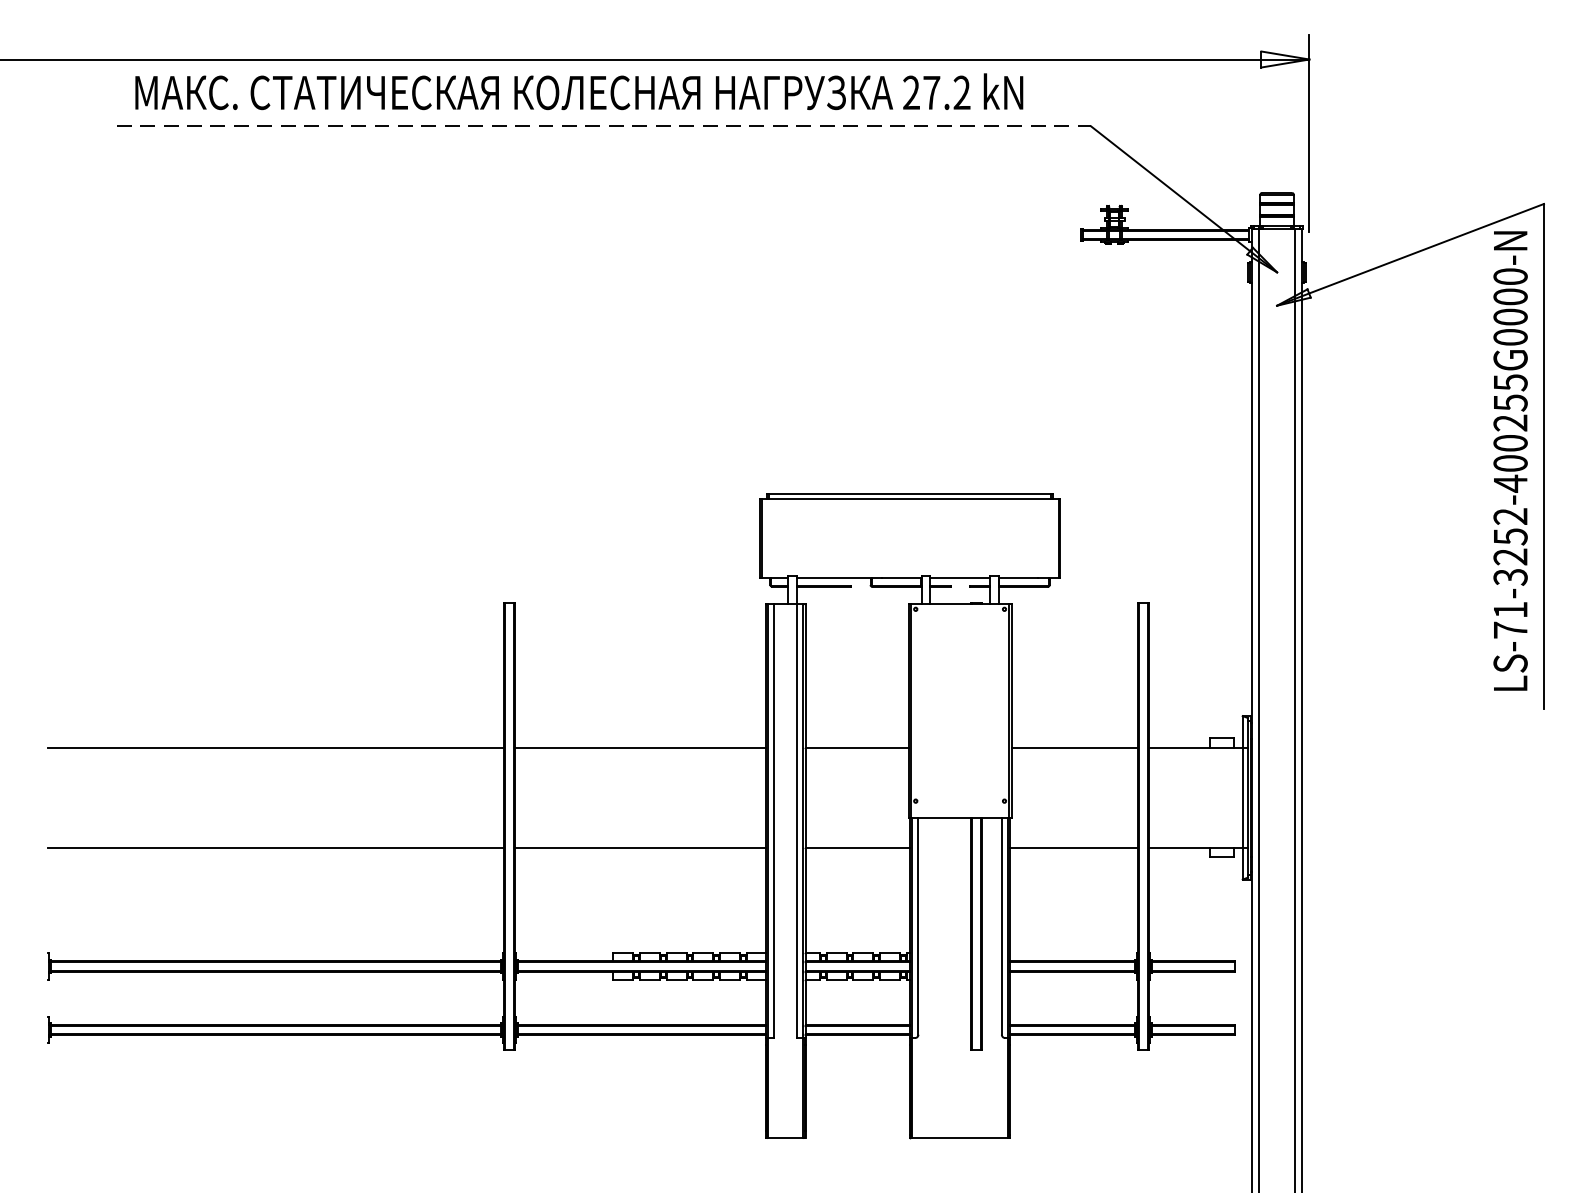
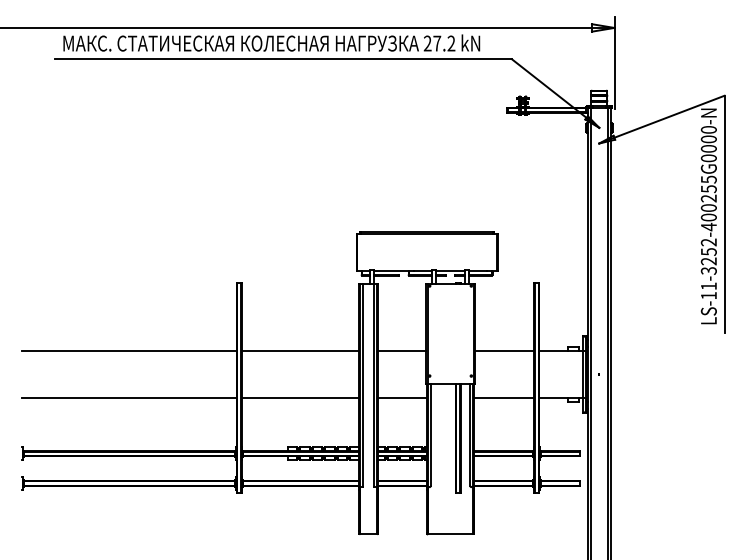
line: (604, 126) -> (283, 59), dashed -> solid
text: (1509, 629) -> (708, 295), LS-71-3252-400255G0000-N -> LS-11-3252-400255G0000-N

